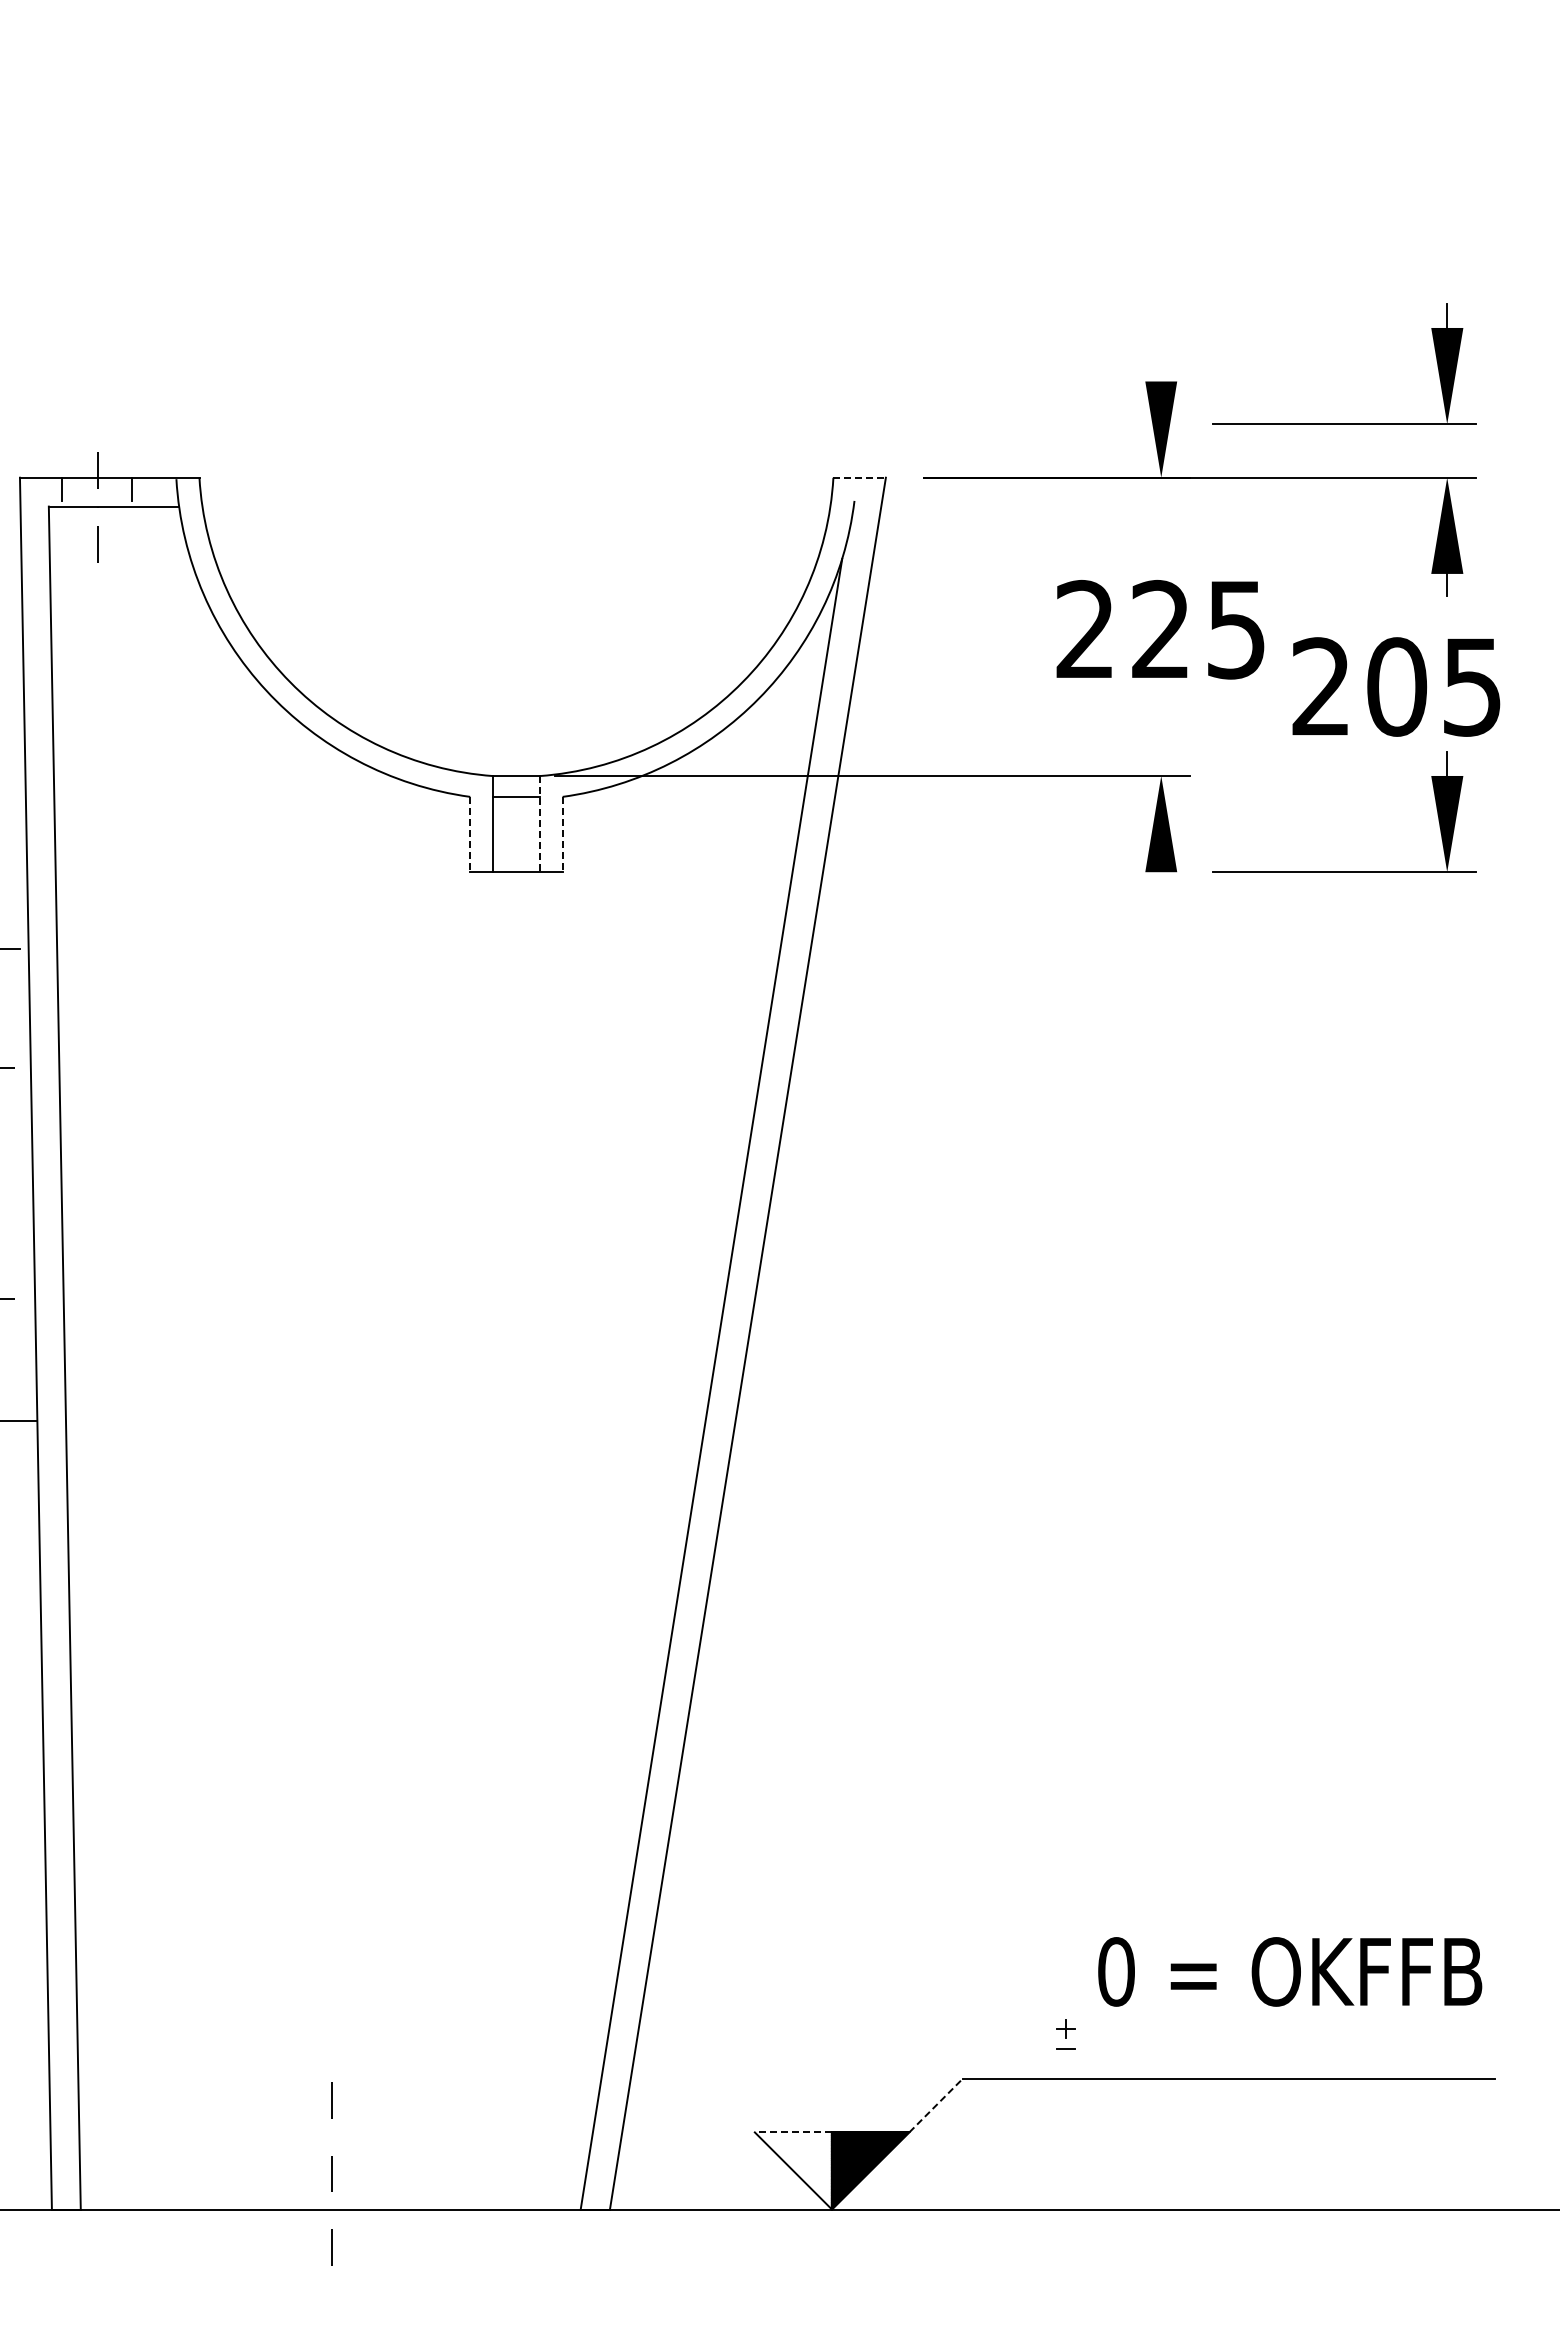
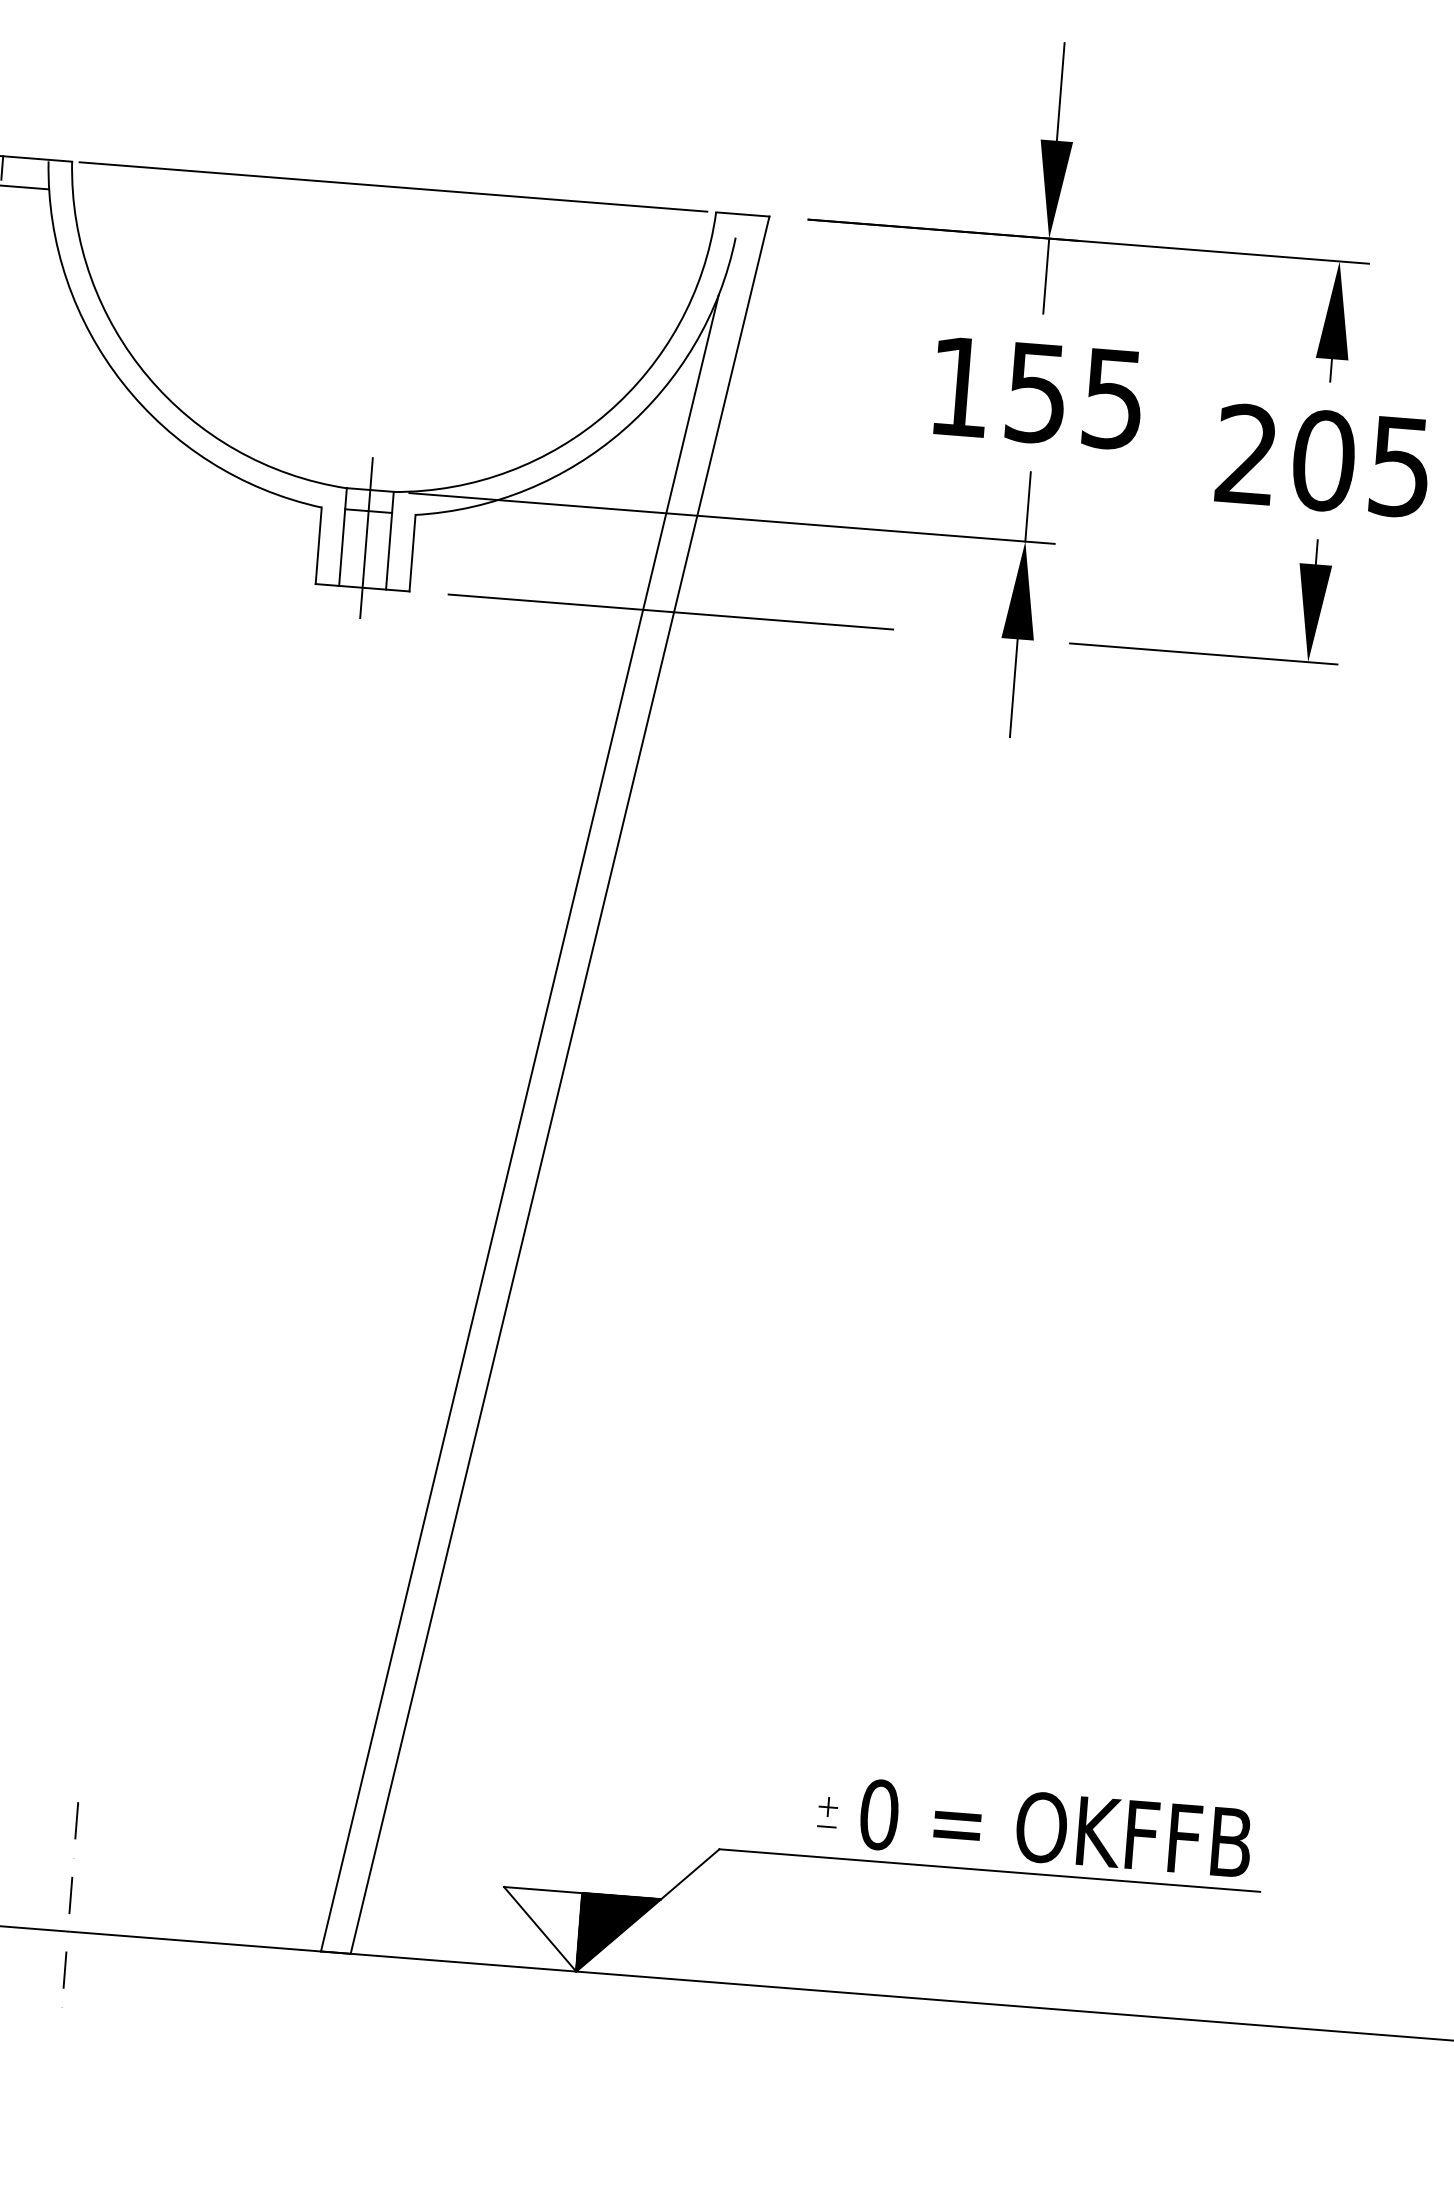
line: (1161, 333) -> (1060, 92), added
part: (1344, 423) -> (1239, 198), removed
line: (515, 477) -> (393, 186), added
line: (860, 477) -> (743, 214), dashed -> solid
line: (1161, 514) -> (1046, 275), added
text: (1122, 629) -> (997, 389), 225 -> 155
text: (1396, 686) -> (1323, 460), moved
line: (1161, 741) -> (1028, 506), added
line: (516, 823) -> (366, 538), added
line: (539, 824) -> (389, 541), dashed -> solid
line: (470, 834) -> (318, 545), dashed -> solid
line: (562, 834) -> (412, 553), dashed -> solid
line: (819, 872) -> (670, 612), added
line: (1161, 920) -> (1014, 688), added
text: (1290, 1971) -> (1056, 1828), moved
line: (936, 2105) -> (690, 1874), dashed -> solid
line: (793, 2132) -> (543, 1890), dashed -> solid

